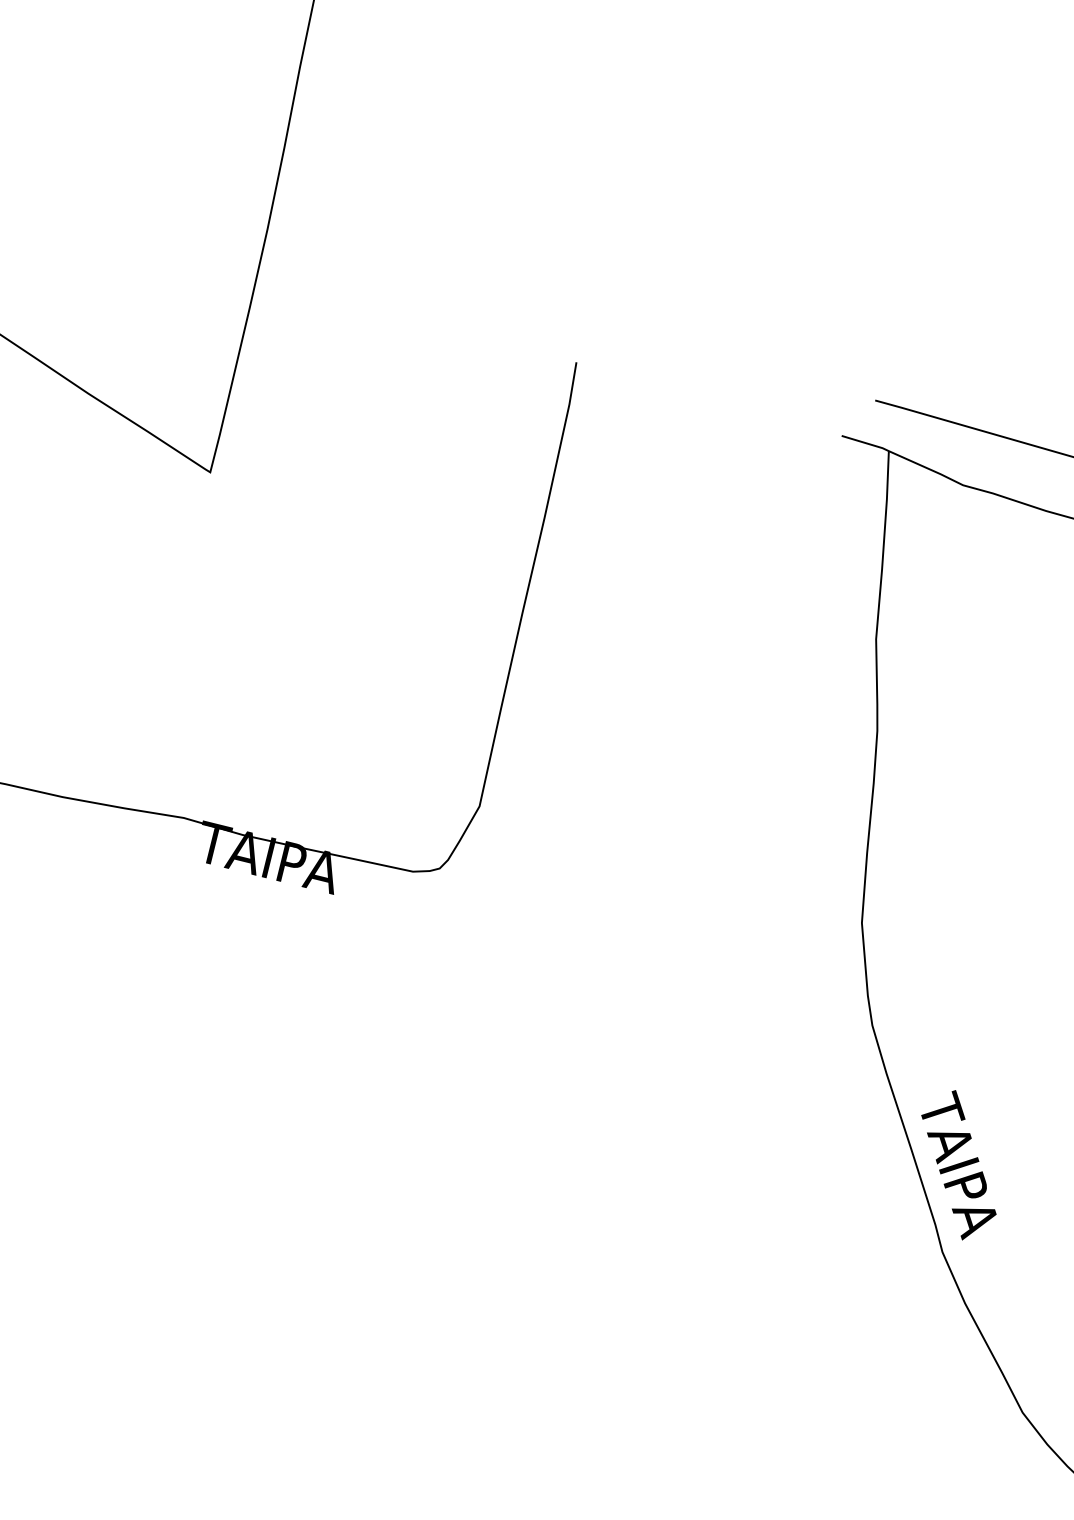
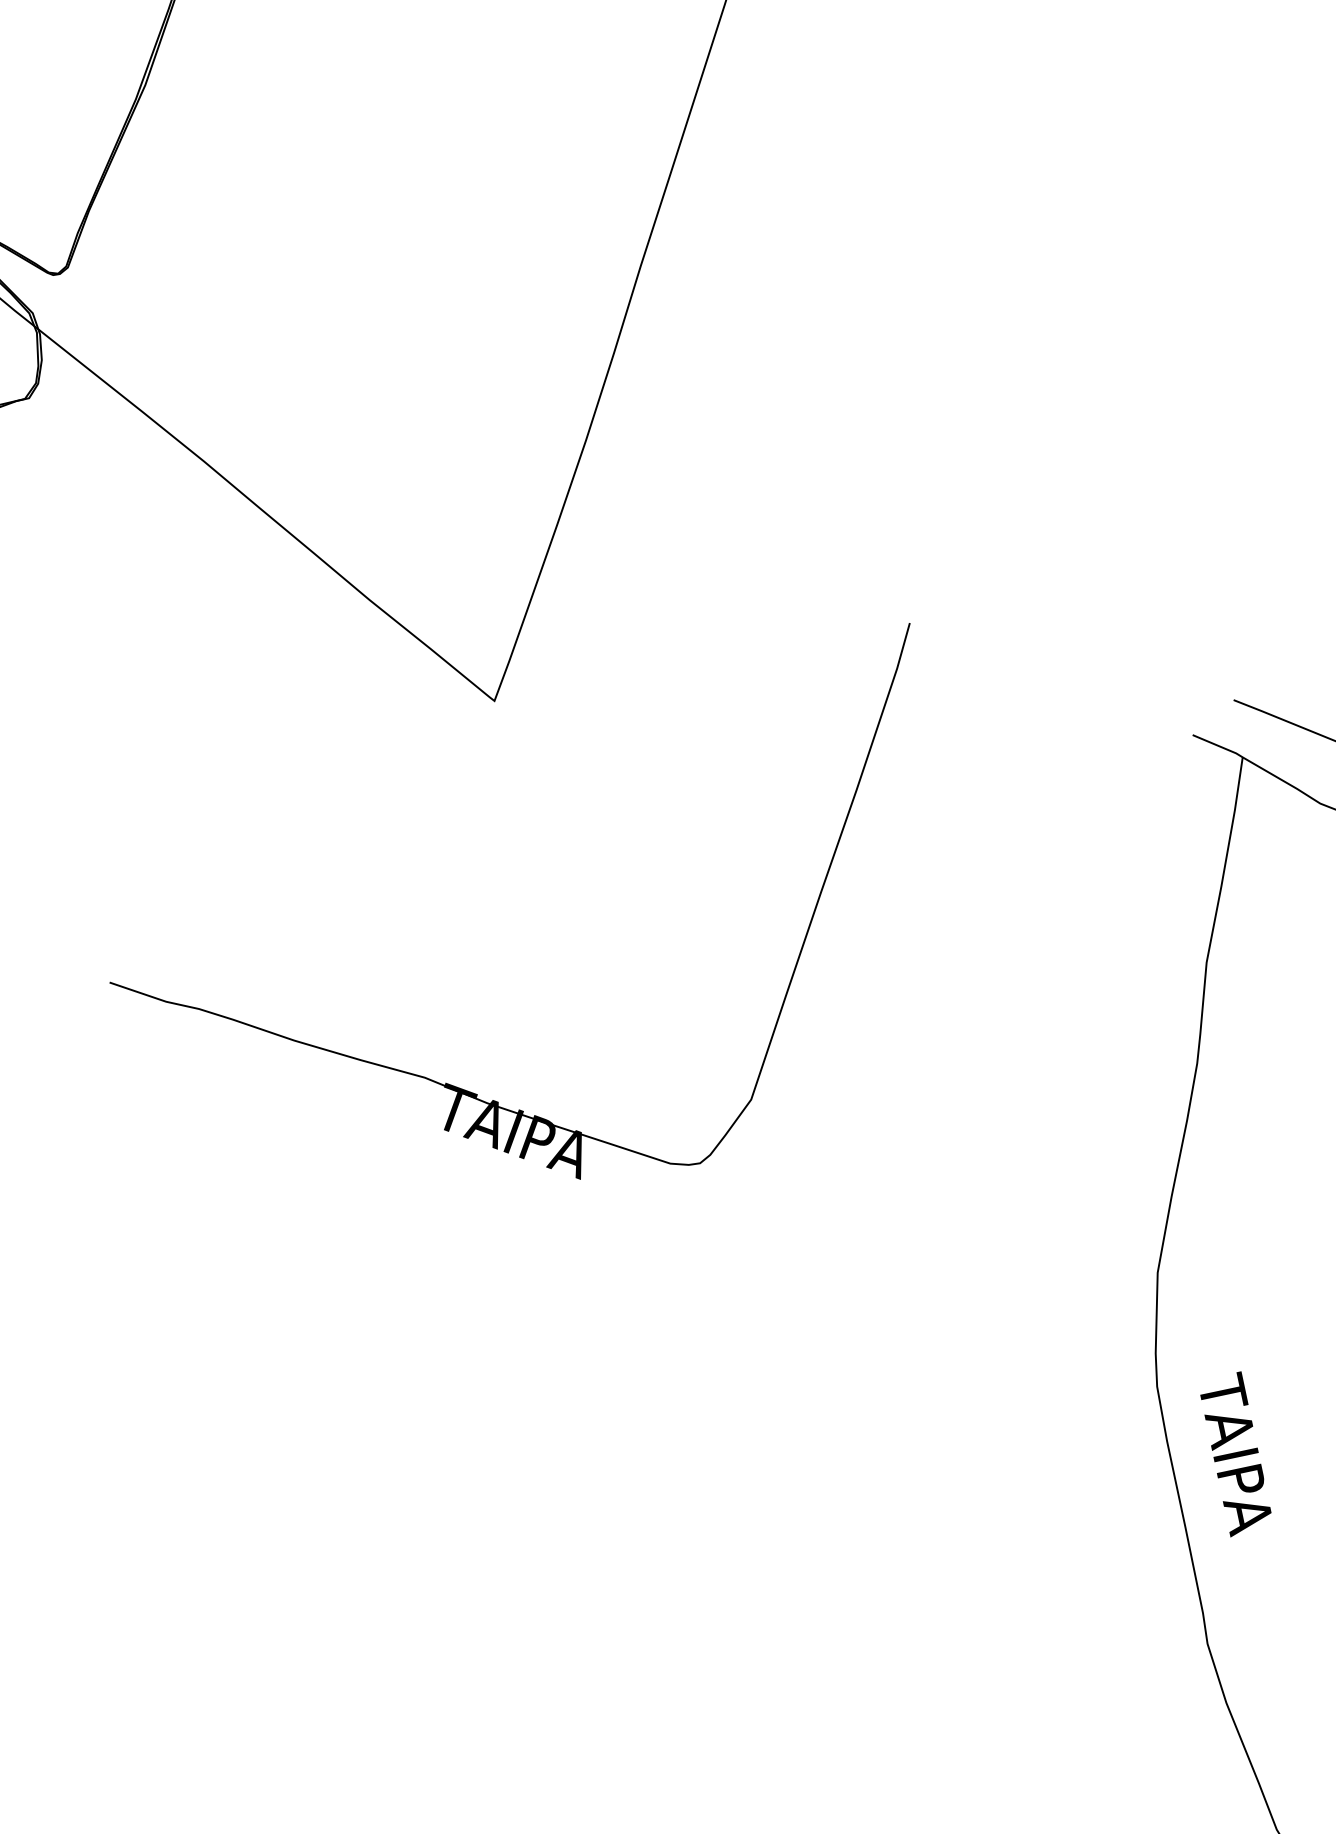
text: (958, 1165) -> (1235, 1454), moved

